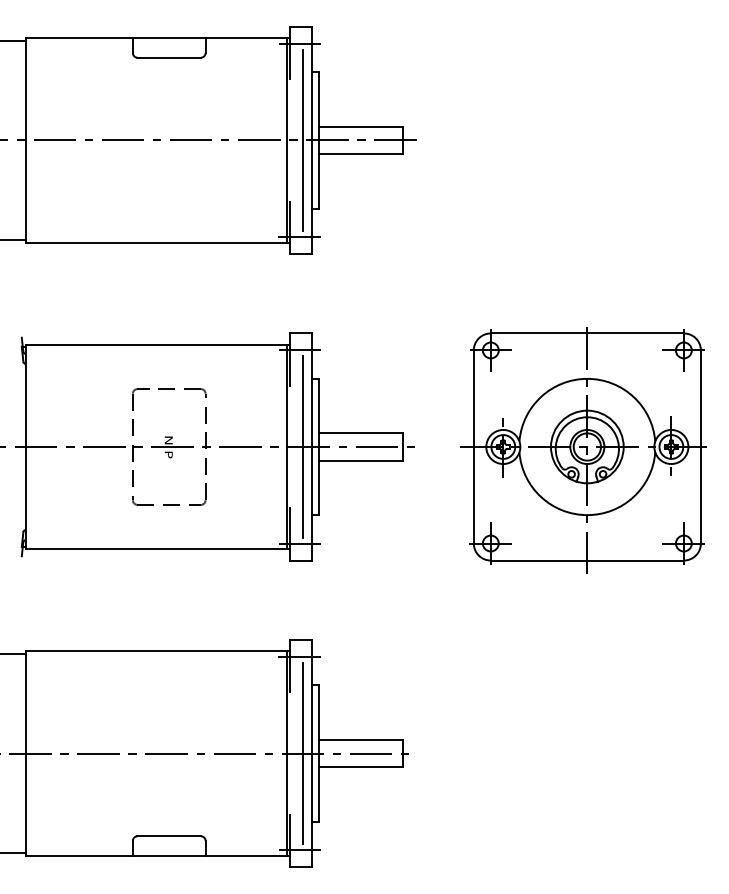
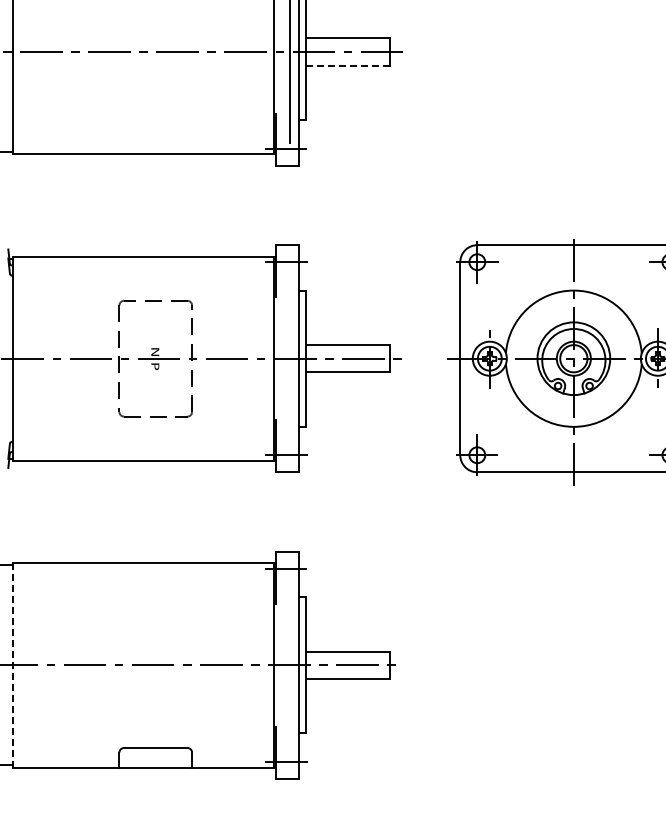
line: (360, 154) -> (347, 66), solid -> dashed
line: (303, 446) -> (290, 358), removed
line: (303, 753) -> (290, 665), removed
line: (26, 754) -> (13, 666), solid -> dashed

